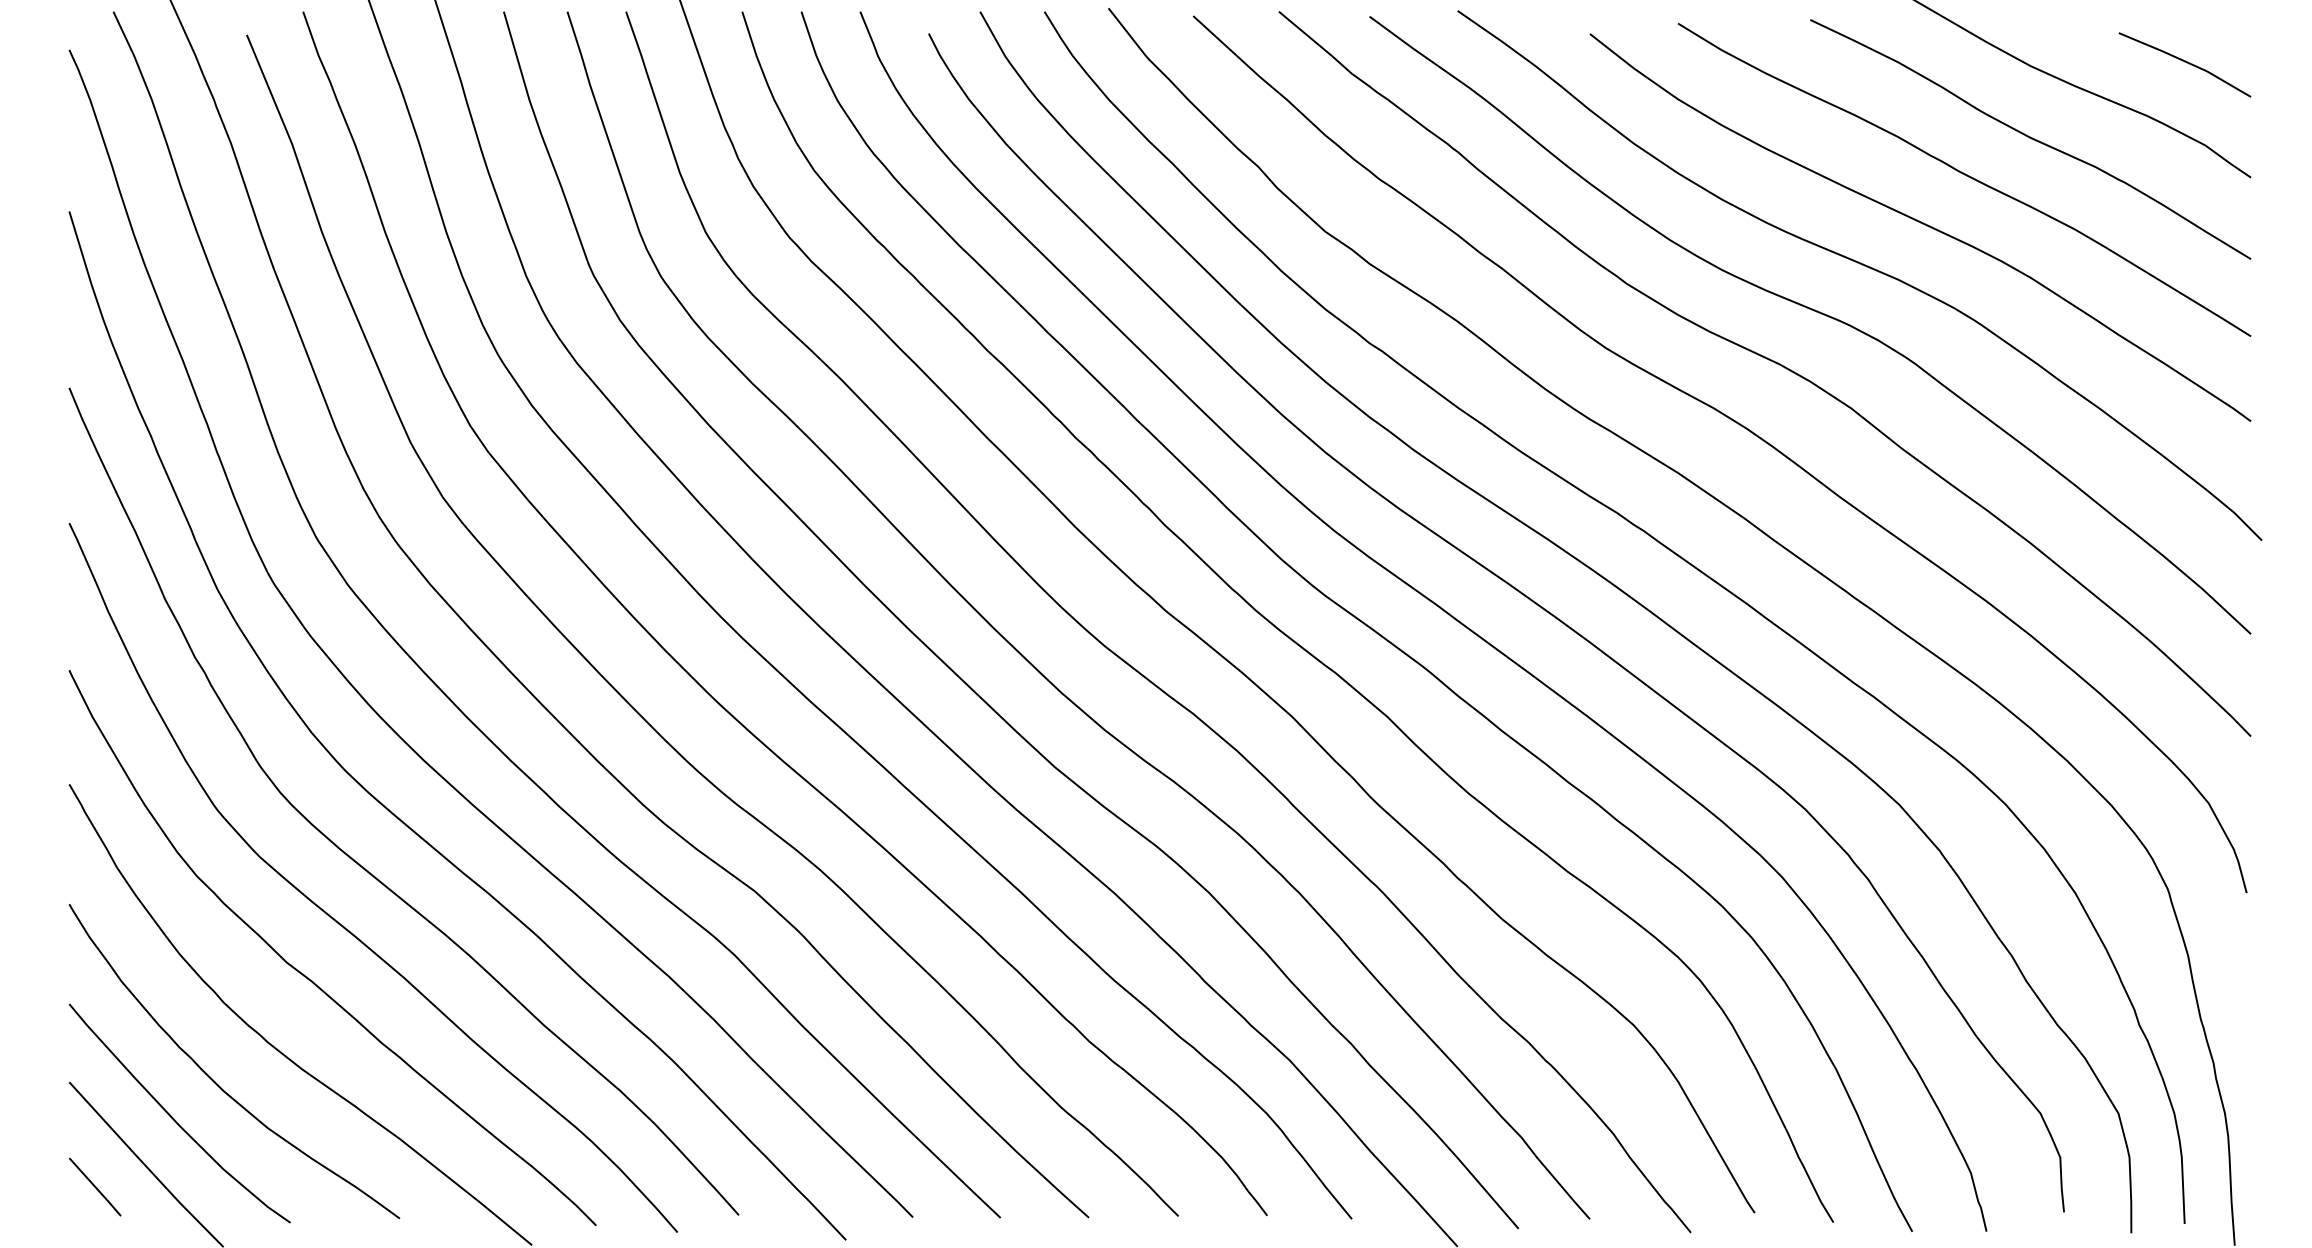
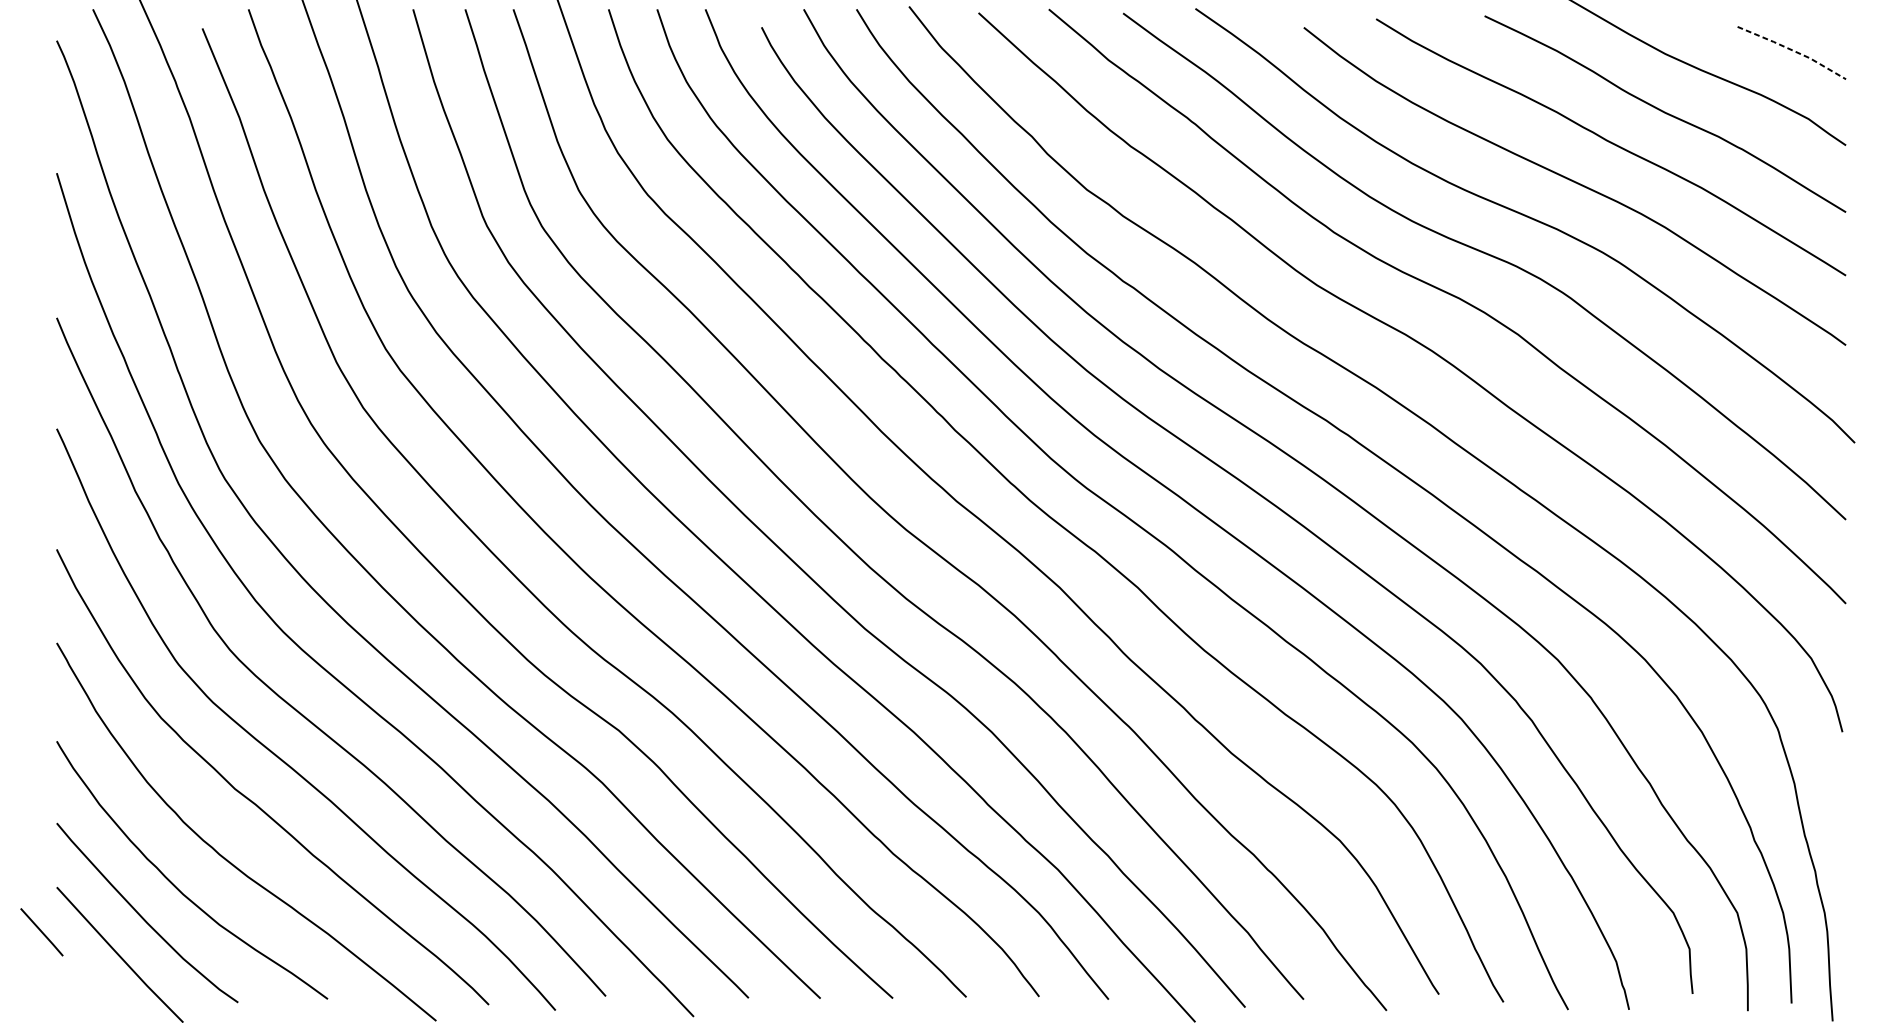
line: (2187, 62) -> (1793, 51), solid -> dashed
line: (95, 1186) -> (42, 931), moved

